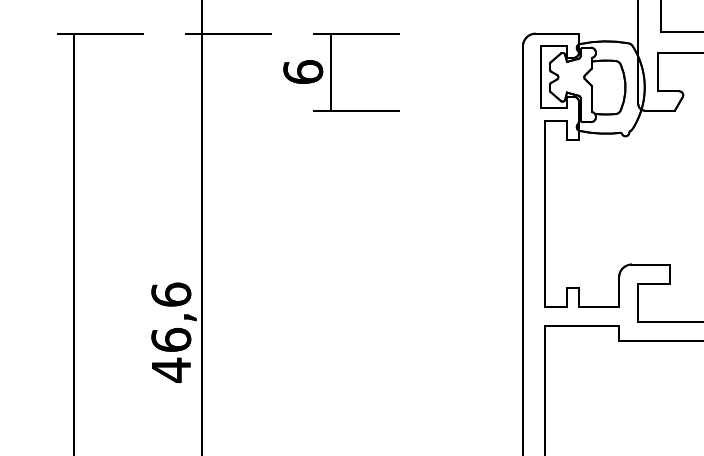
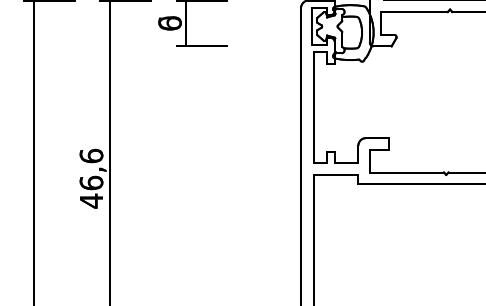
text: (302, 72) -> (169, 23), 6 -> 0

